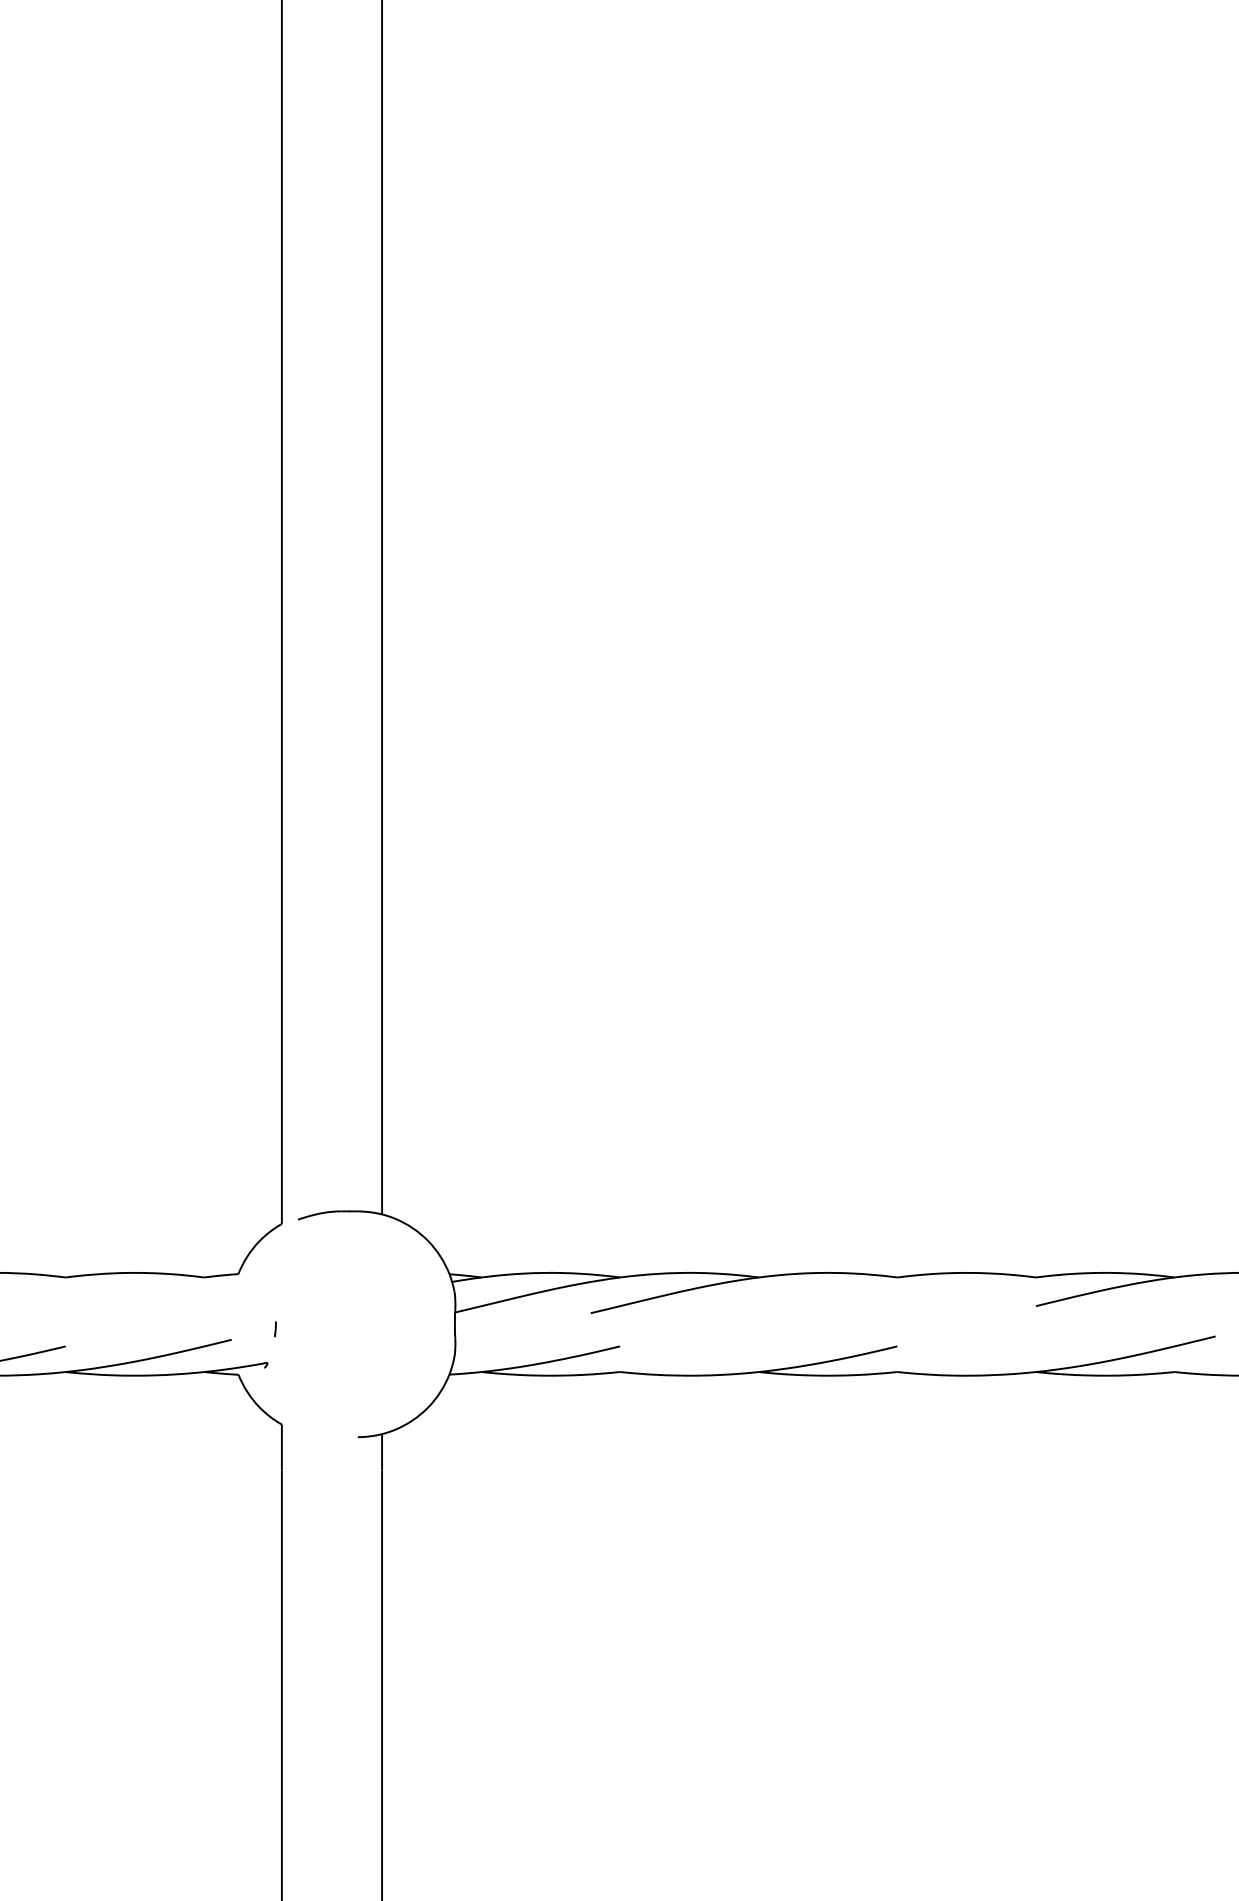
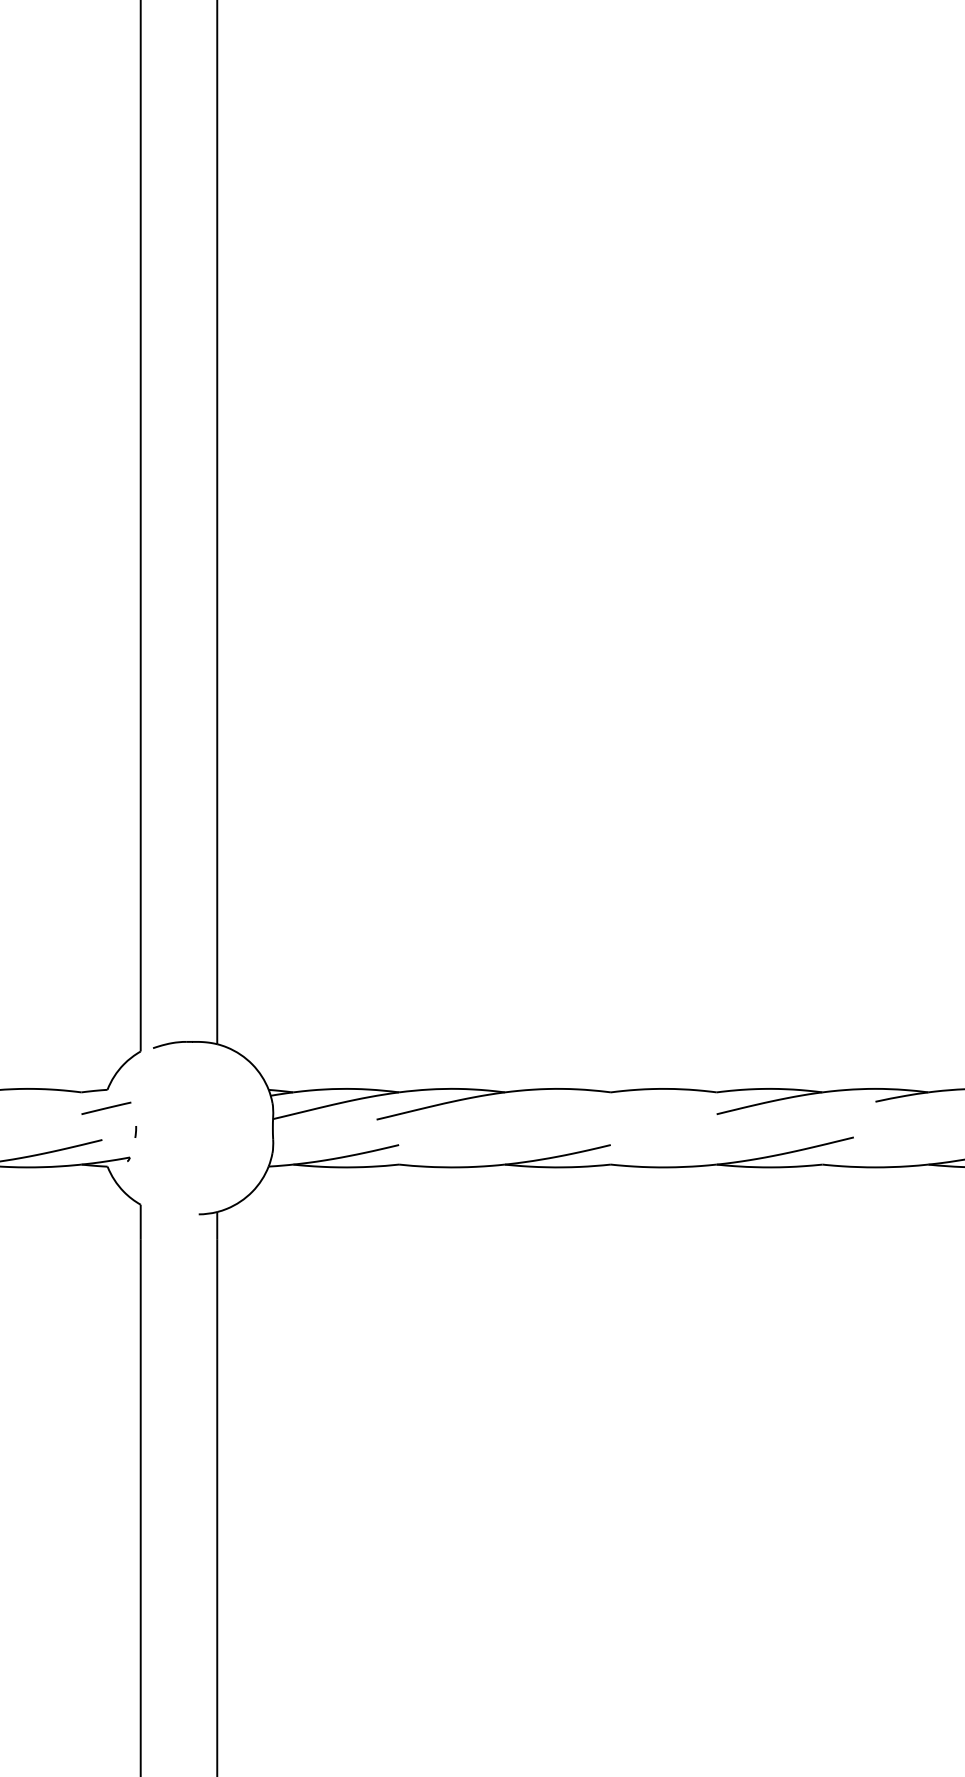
line: (237, 1297) -> (106, 1107), added

